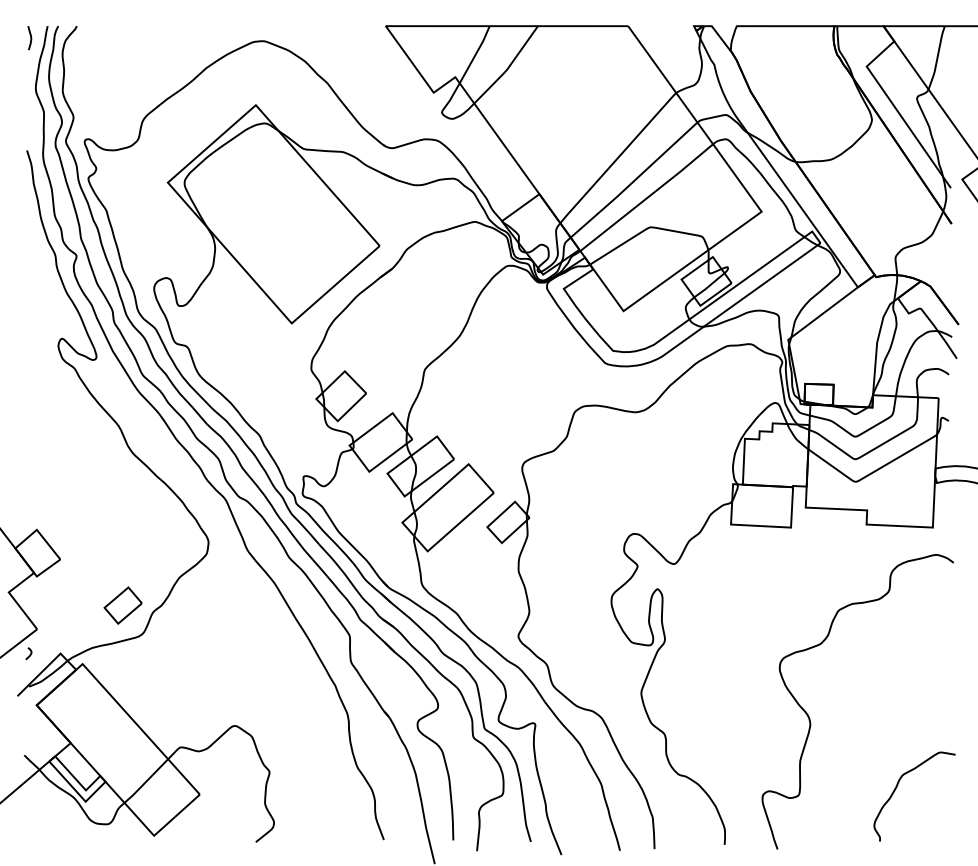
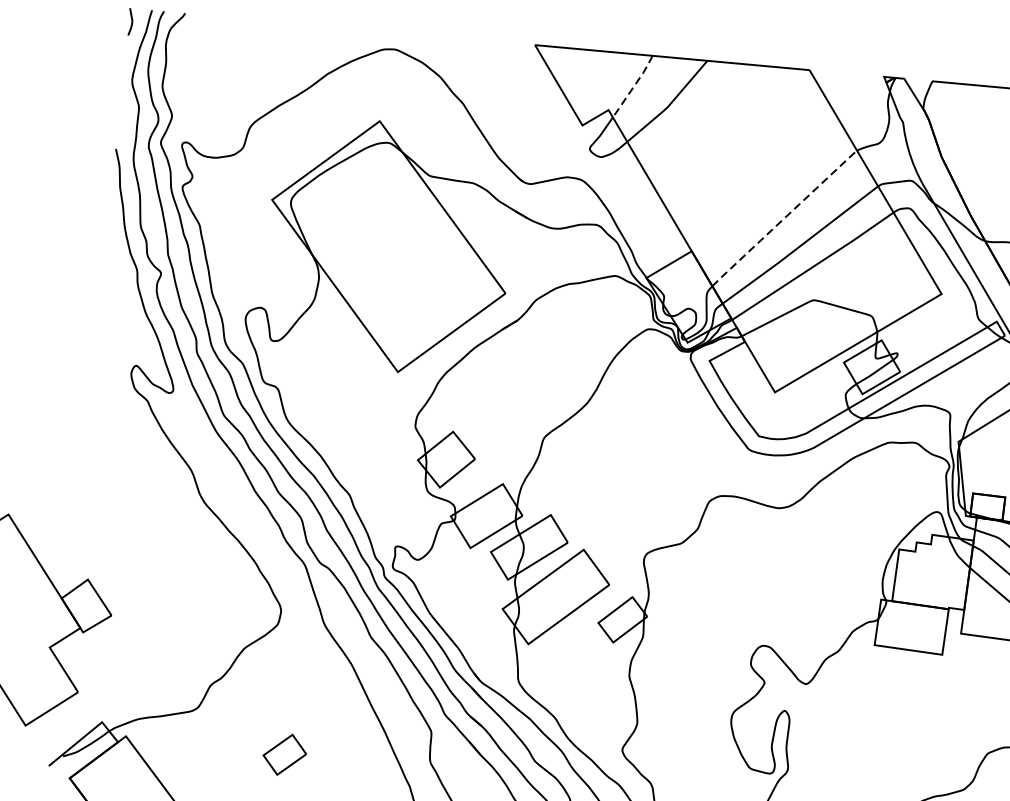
line: (475, 55) -> (633, 87), solid -> dashed
line: (618, 157) -> (785, 217), solid -> dashed
part: (122, 605) -> (284, 754), moved
curve: (29, 654) -> (66, 720), removed

